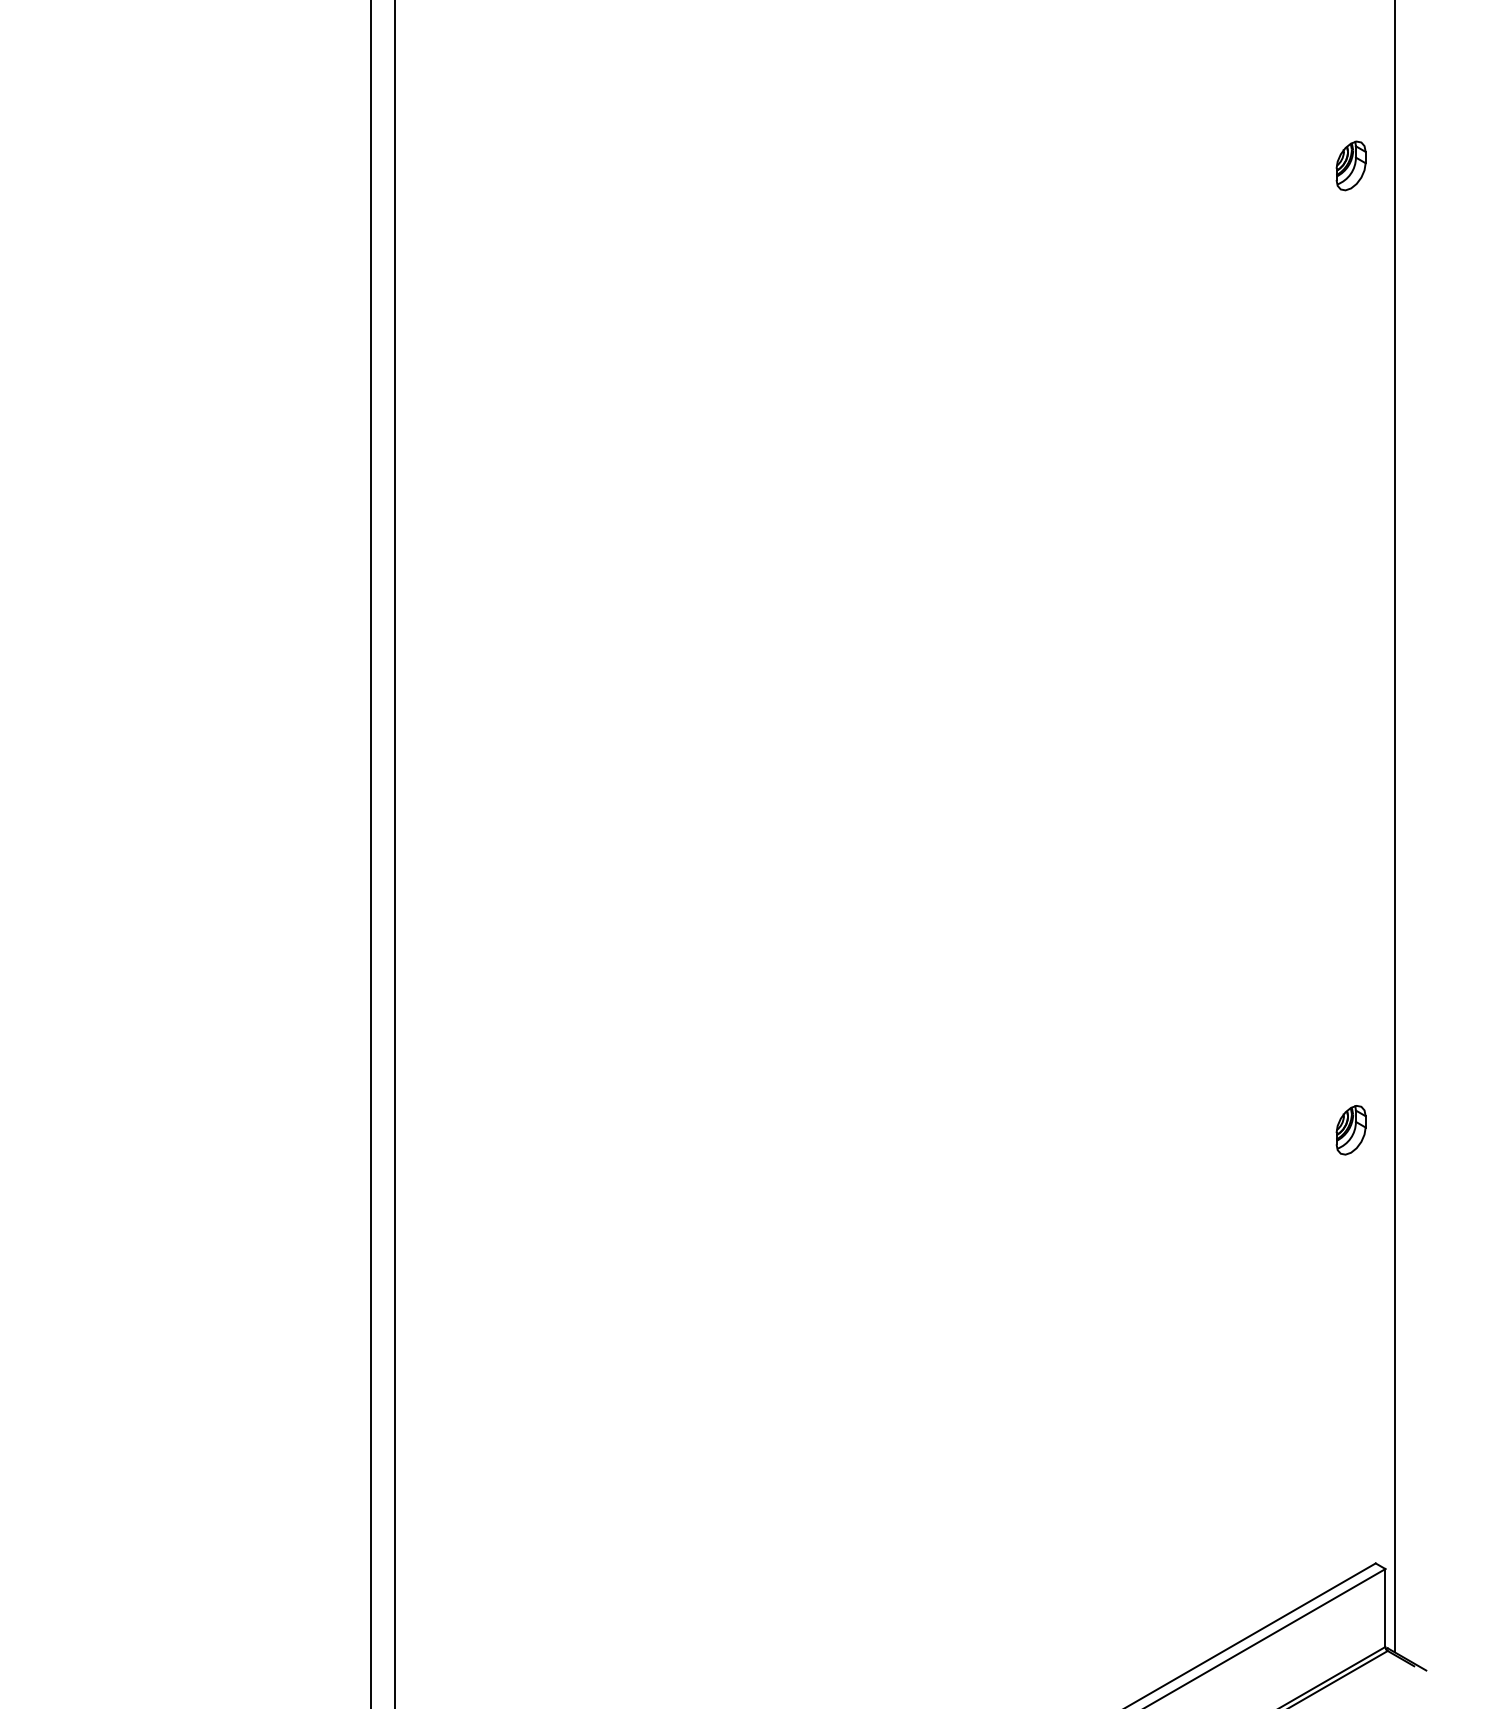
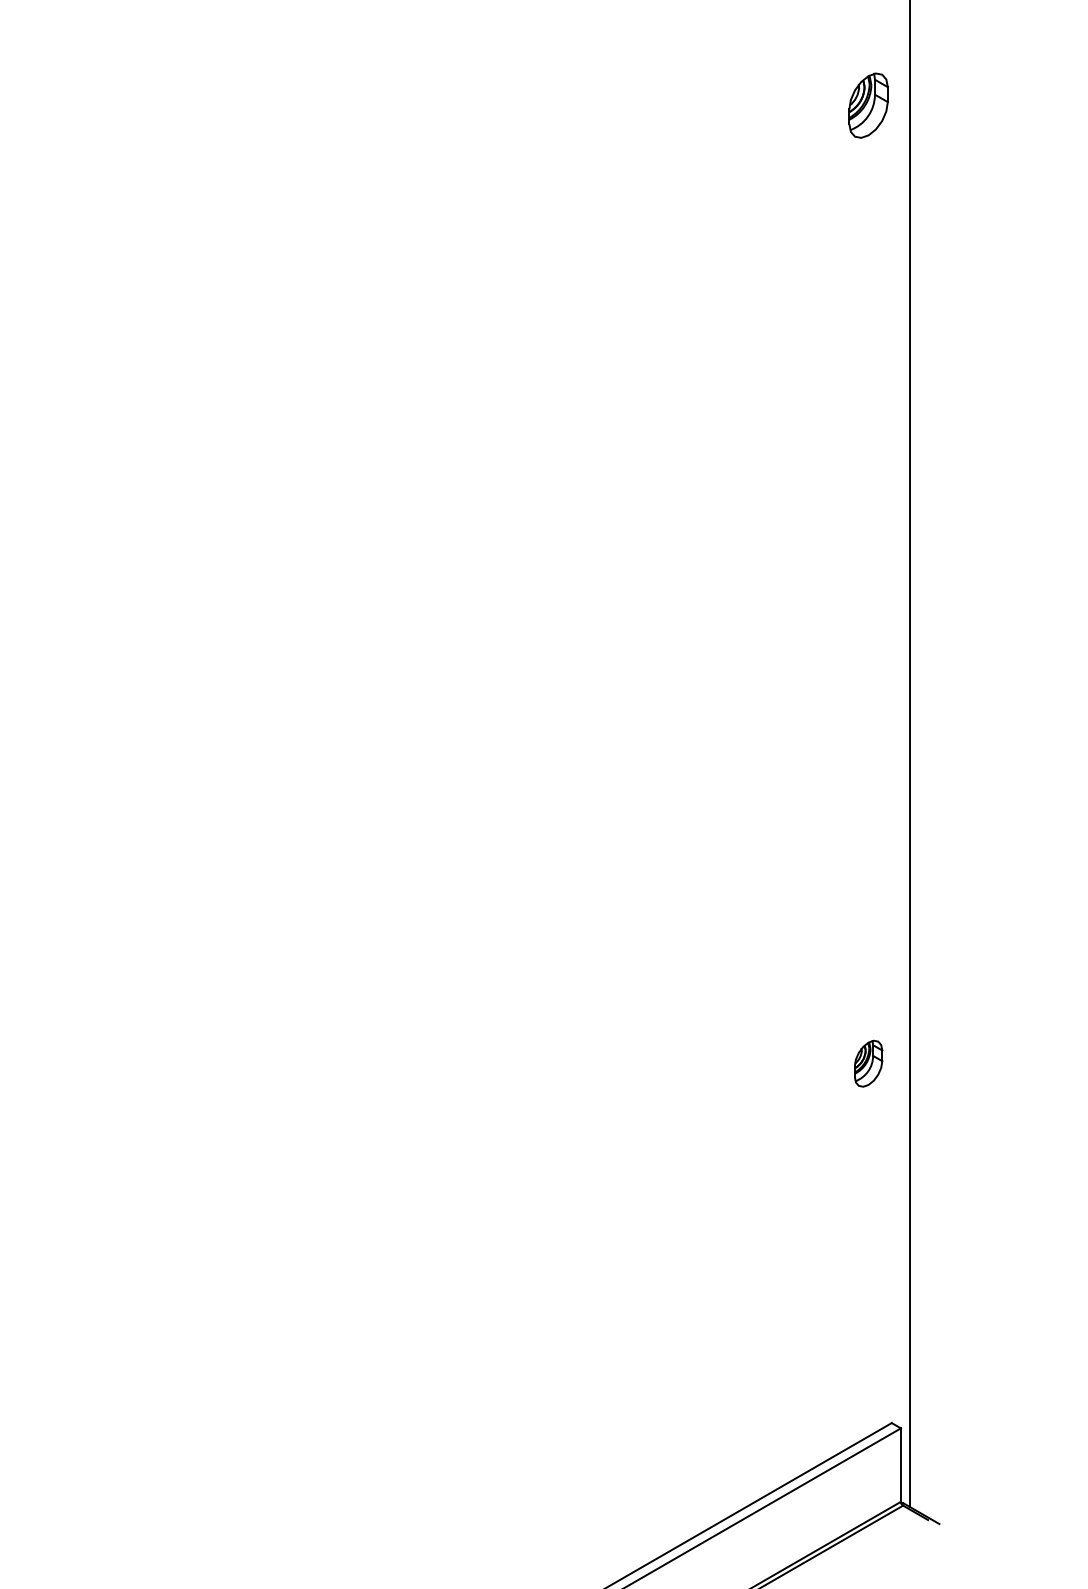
part: (1350, 165) -> (867, 105), size x1.4
part: (1350, 1130) -> (867, 1063), moved

